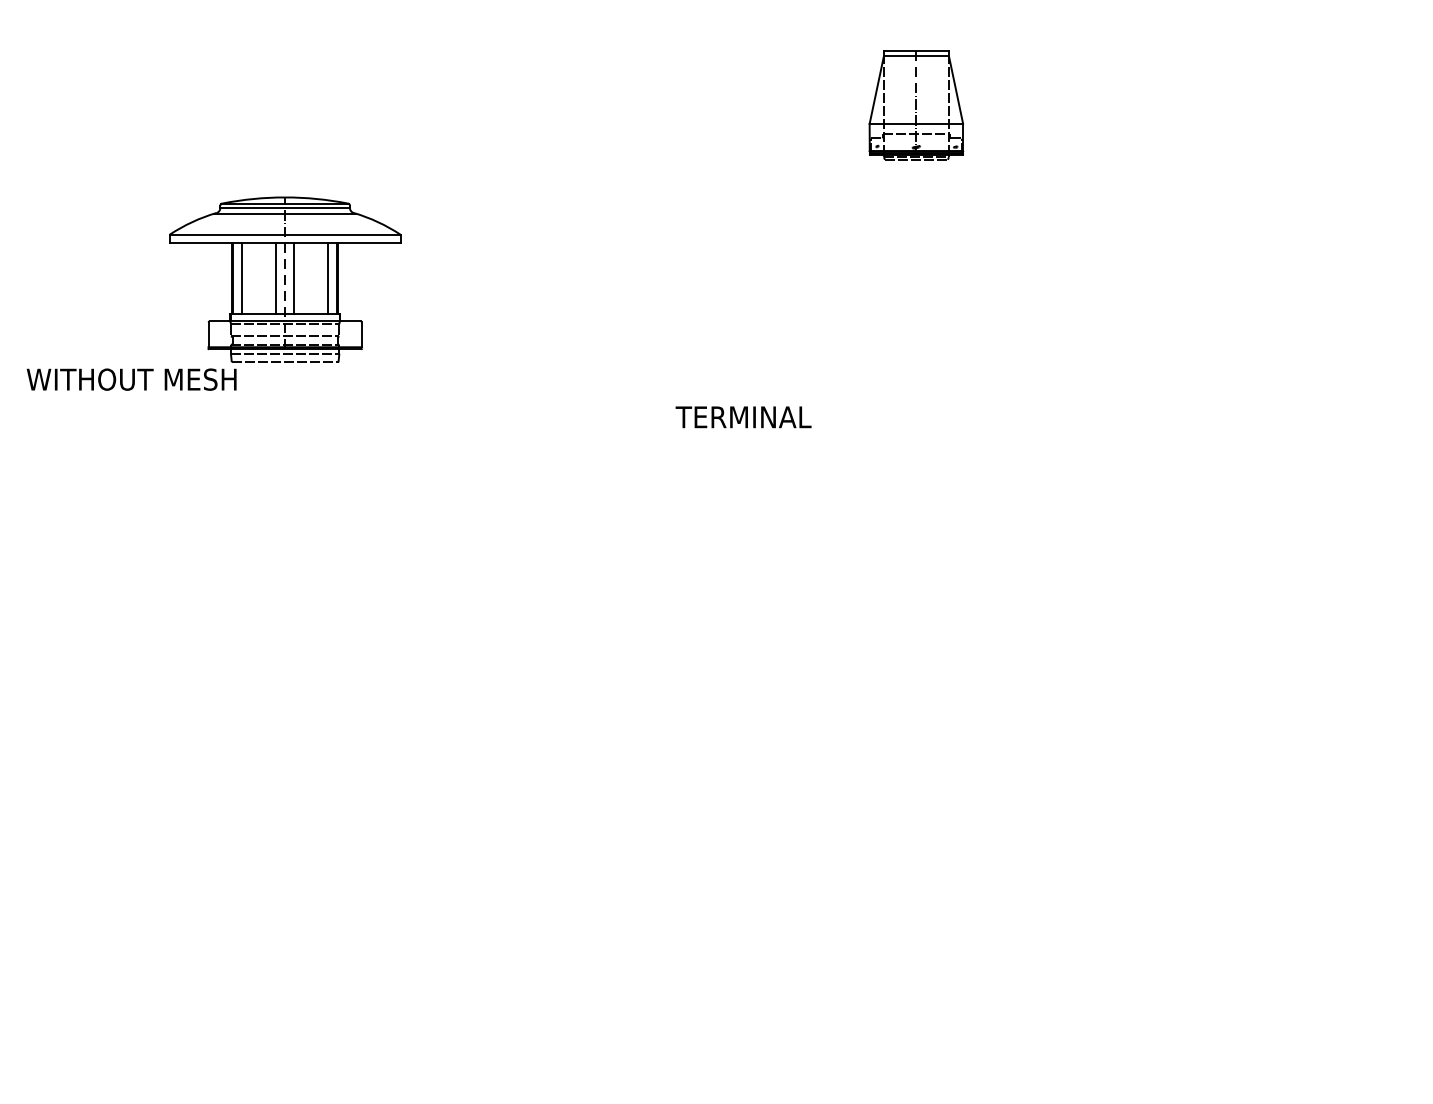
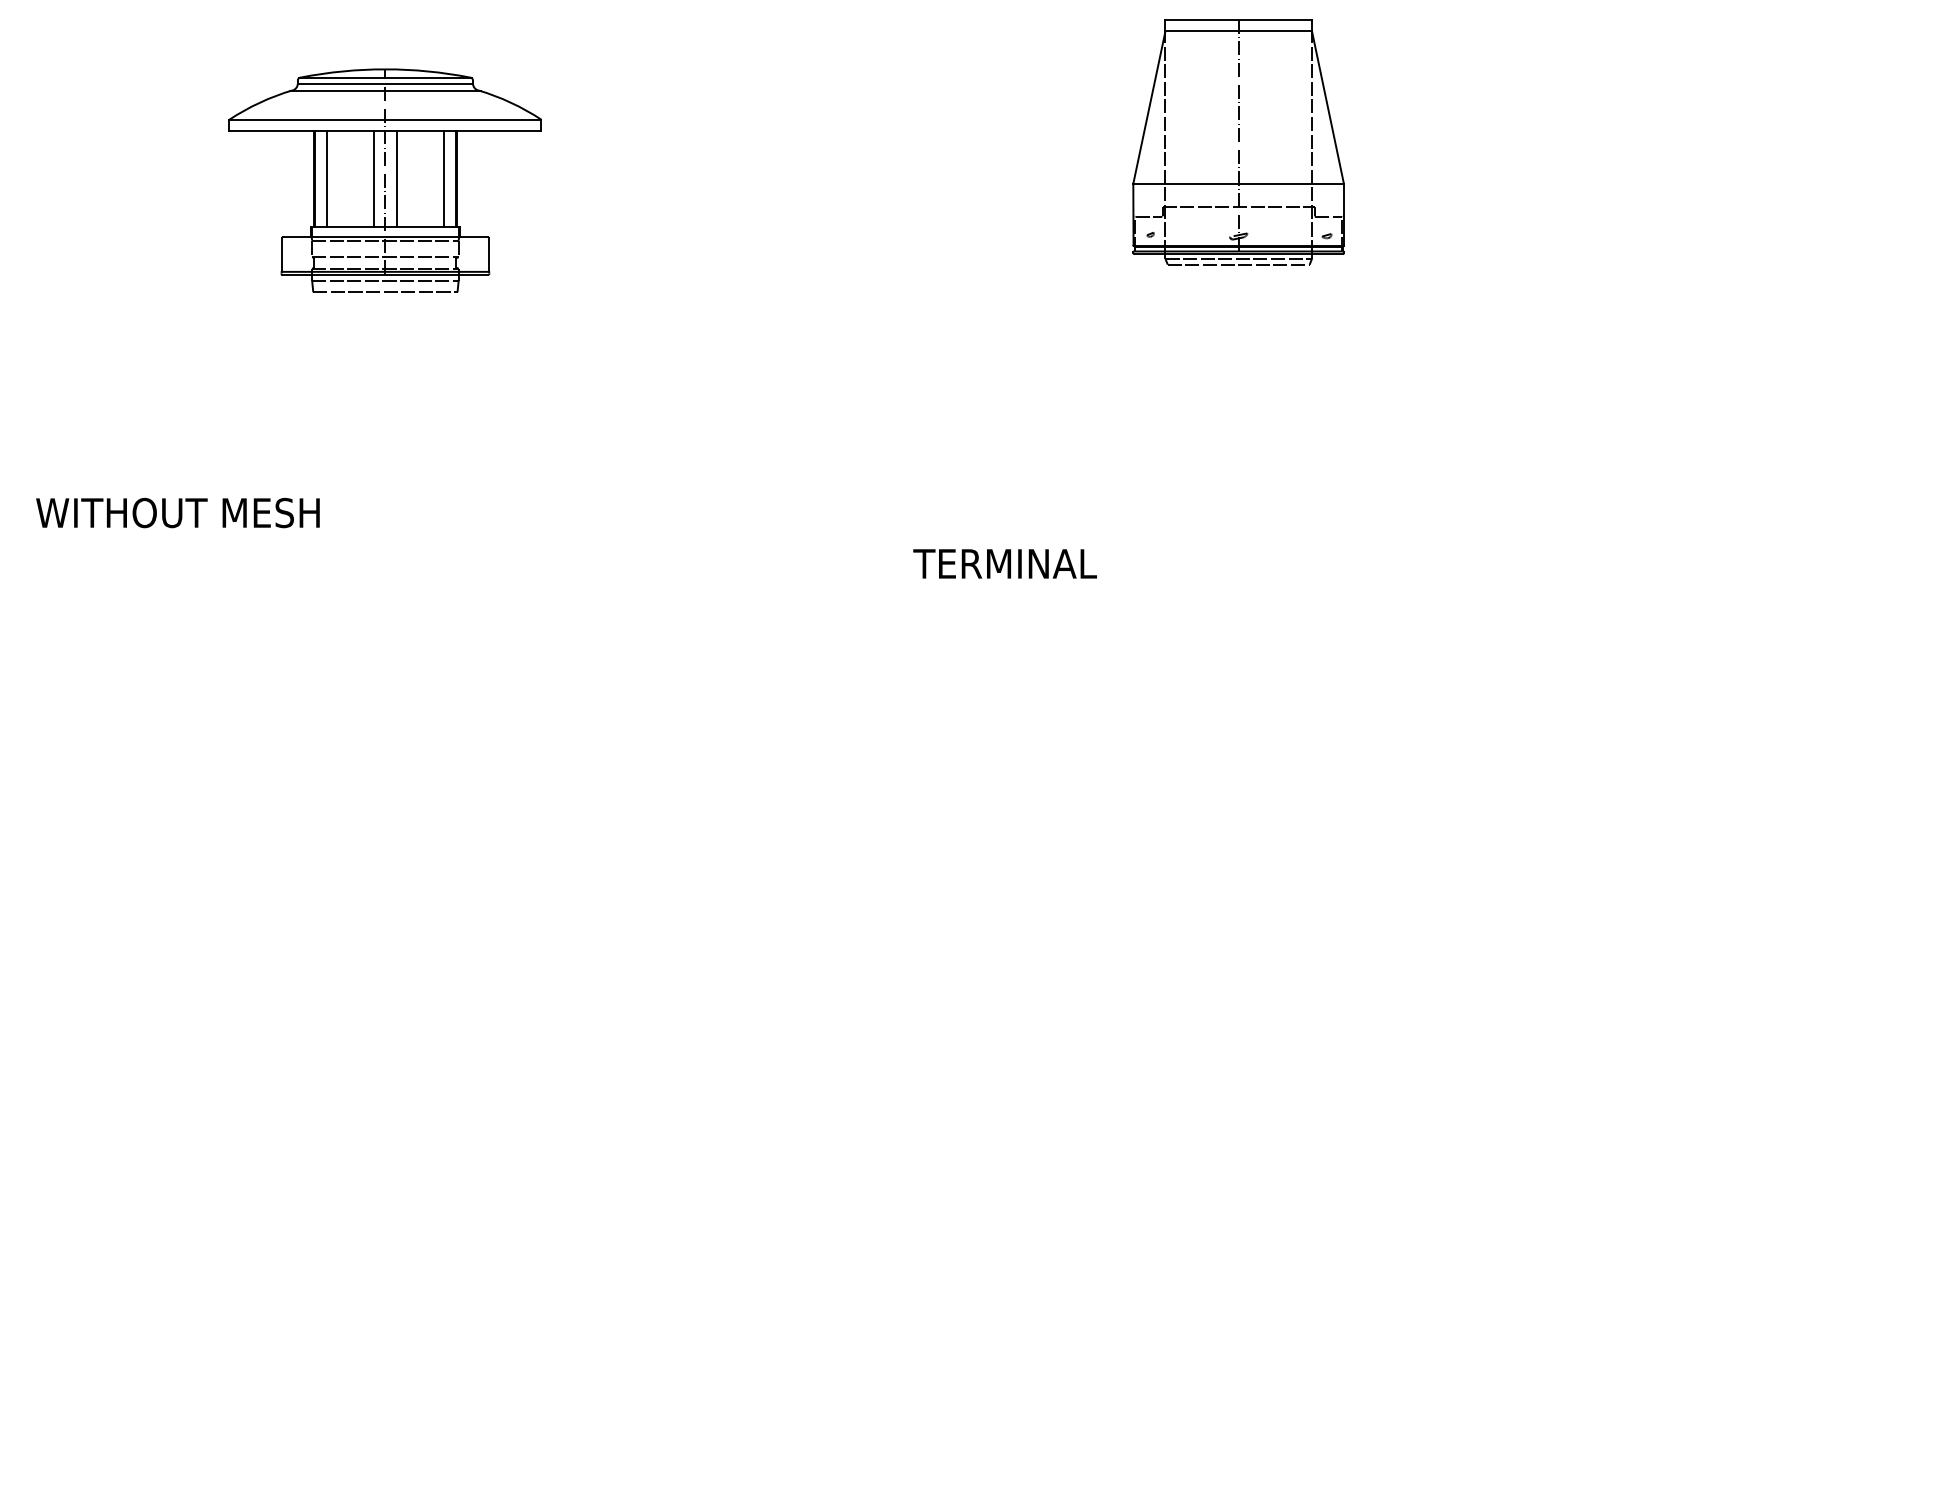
part: (916, 105) -> (1238, 142), size x1.67
part: (285, 279) -> (385, 180), moved

